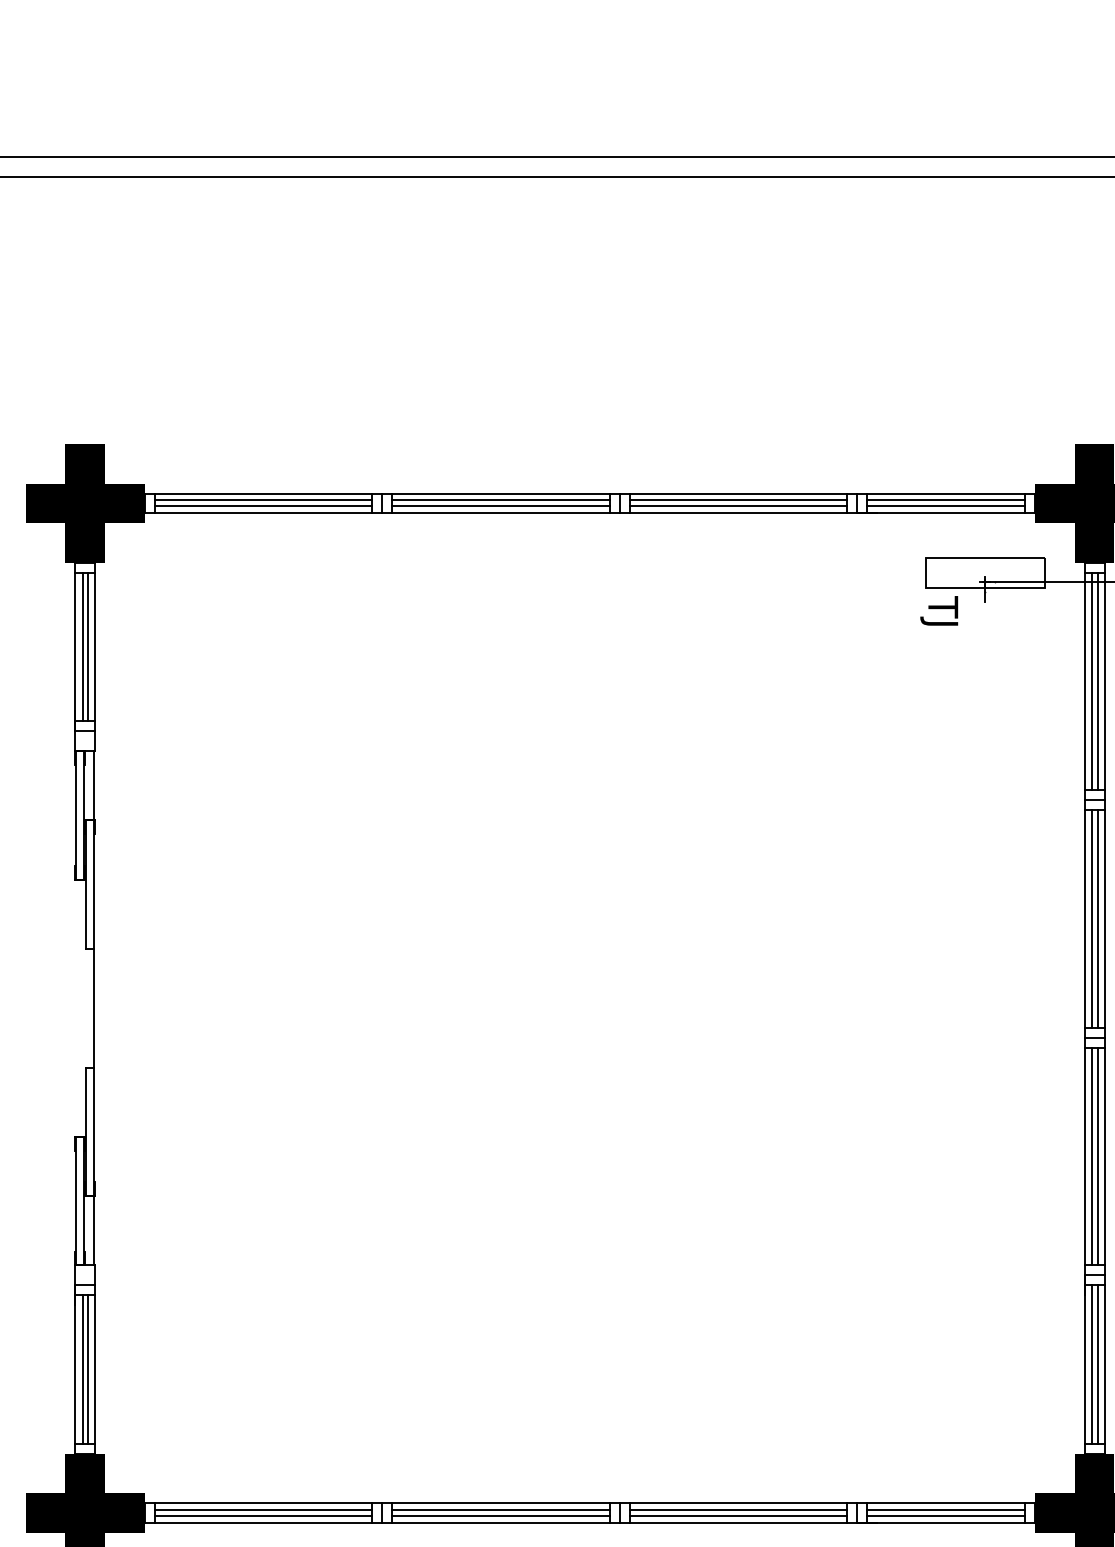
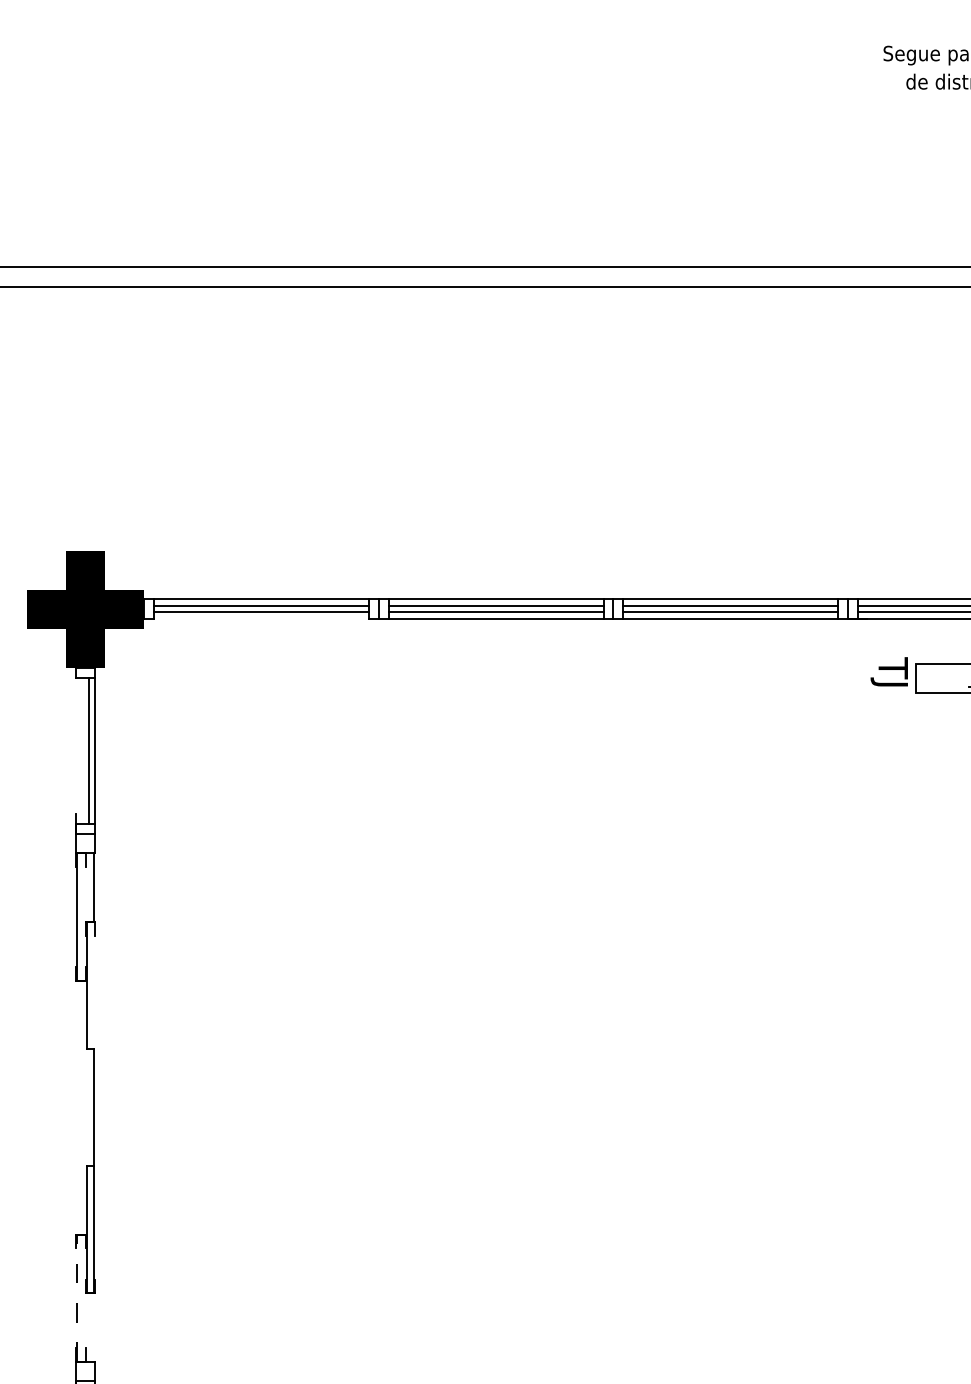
line: (263, 513) -> (261, 619), removed
text: (939, 610) -> (889, 671), moved
line: (75, 646) -> (75, 750), removed
line: (82, 646) -> (82, 750), removed
line: (84, 814) -> (84, 916), removed
line: (94, 884) -> (94, 985), removed
line: (76, 1200) -> (76, 1297), solid -> dashed
line: (84, 1200) -> (84, 1297), removed
line: (94, 1230) -> (94, 1327), removed

